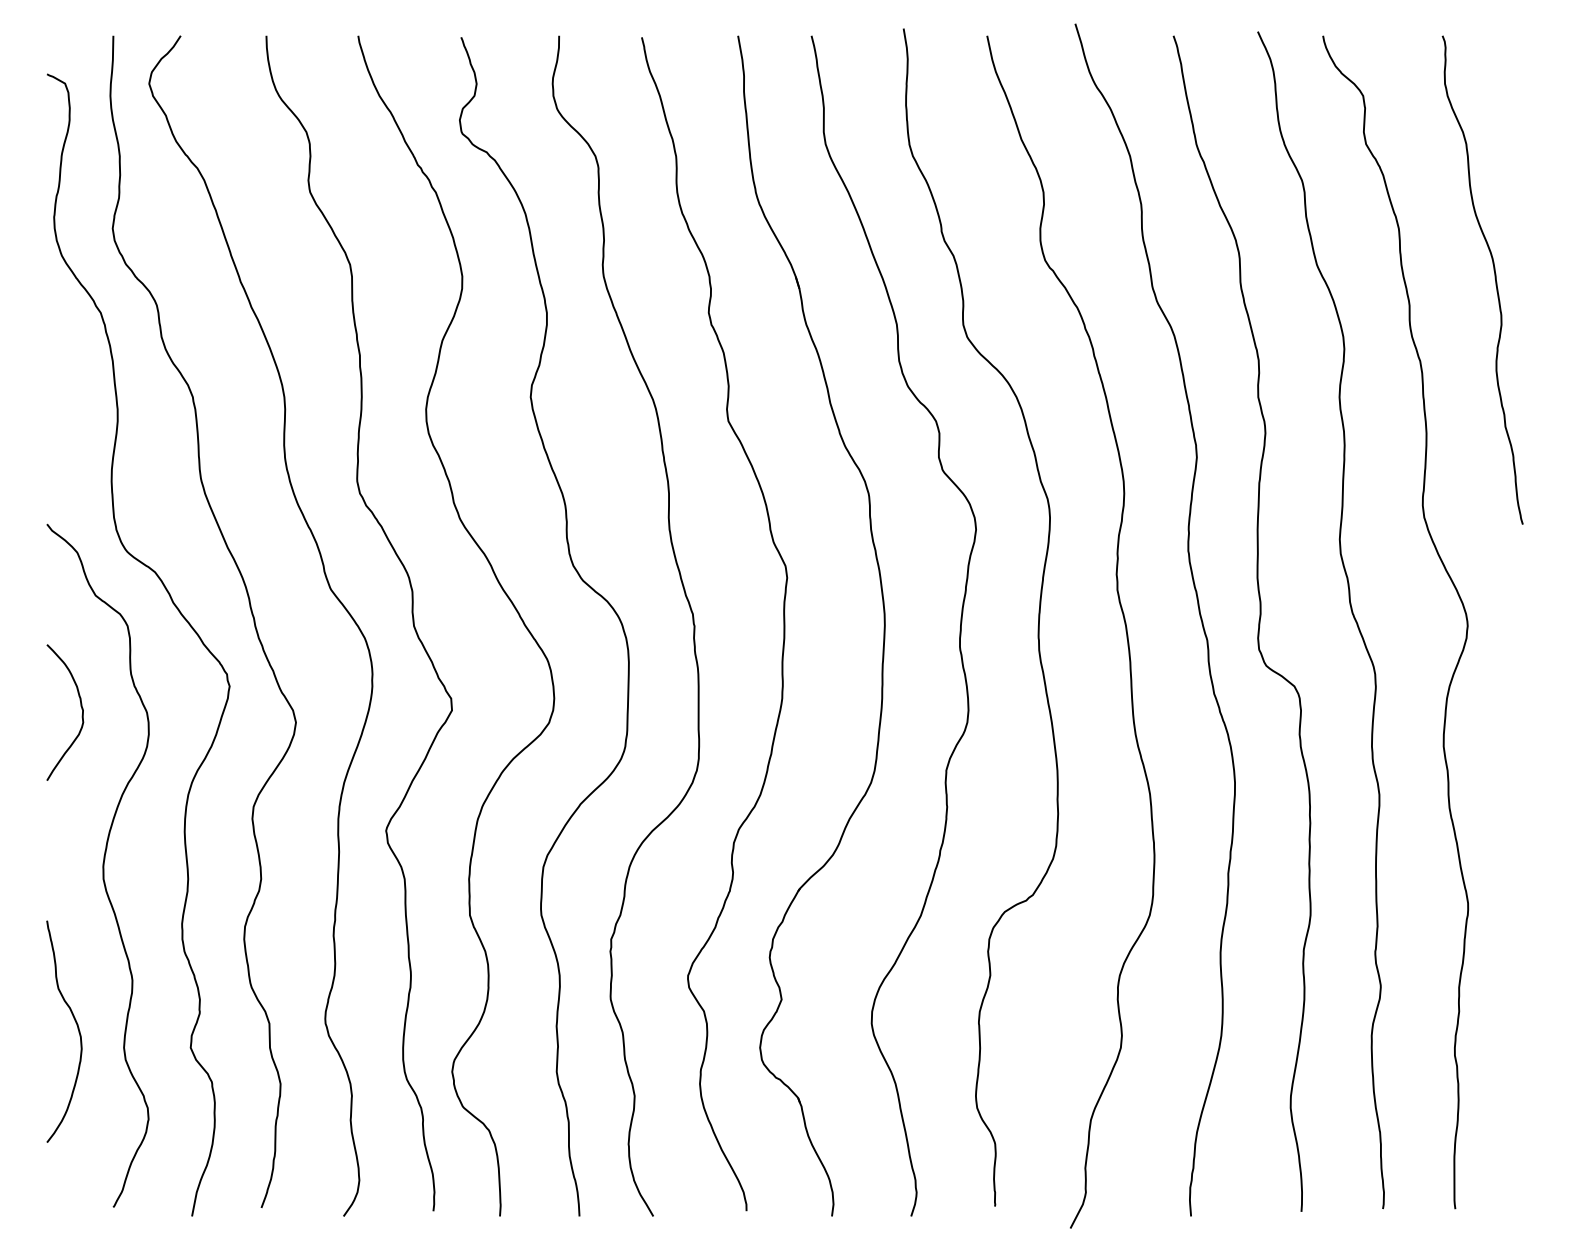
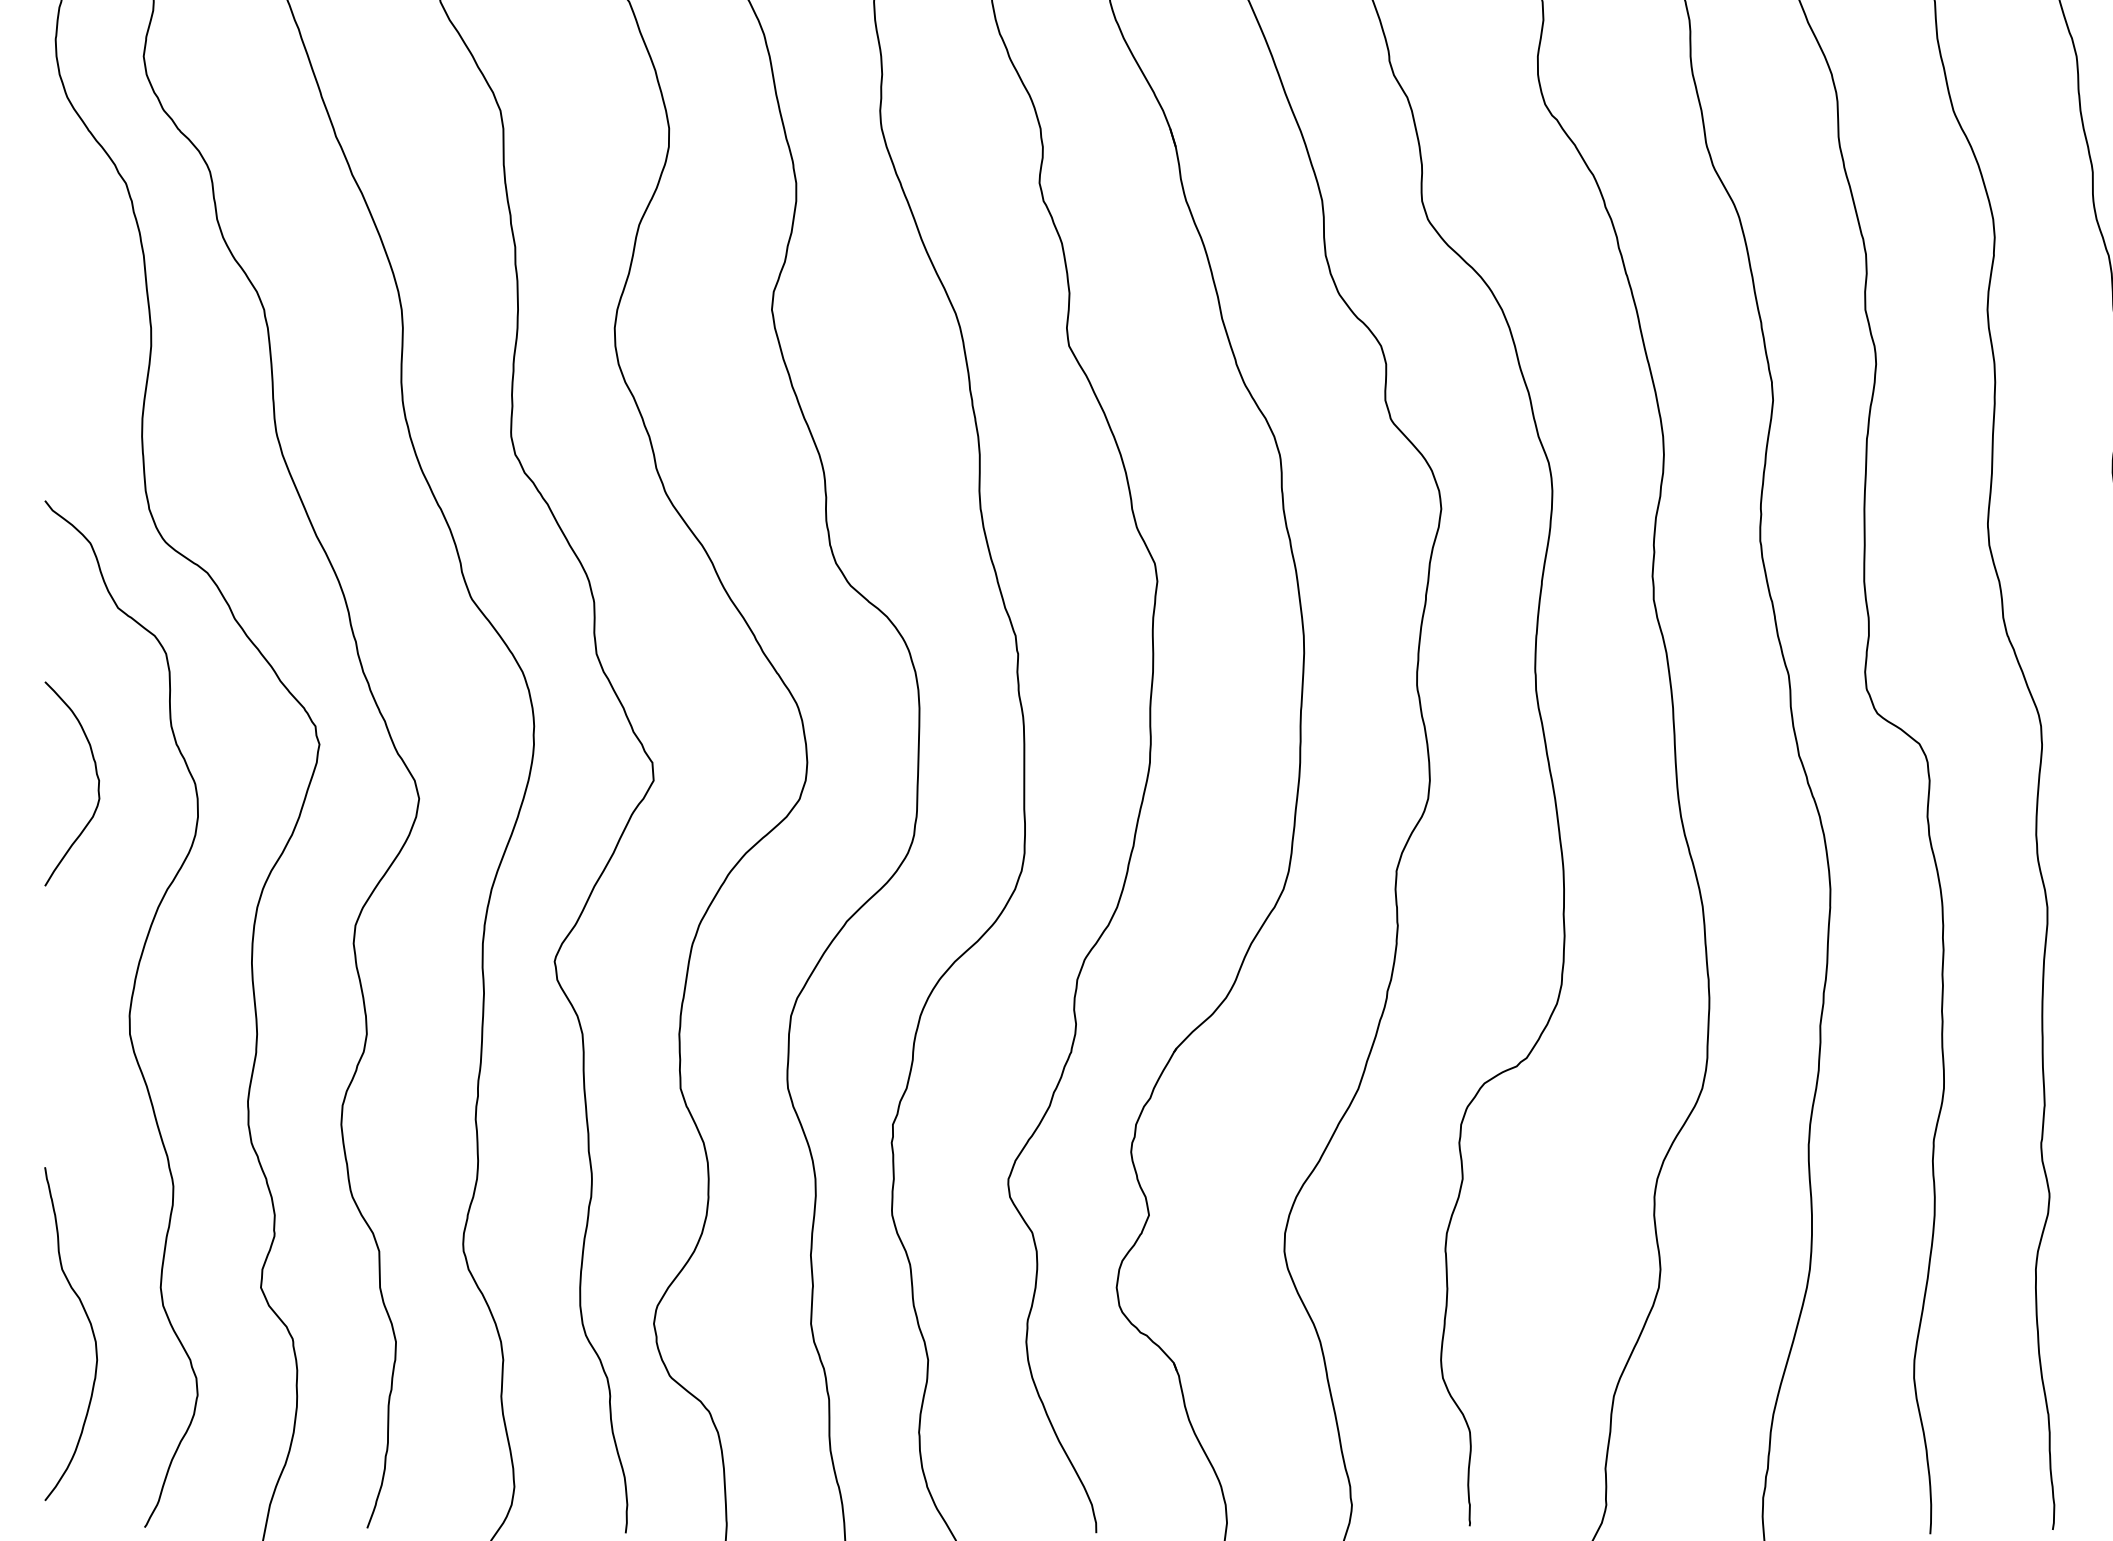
curve: (77, 1029) -> (90, 1330), moved

